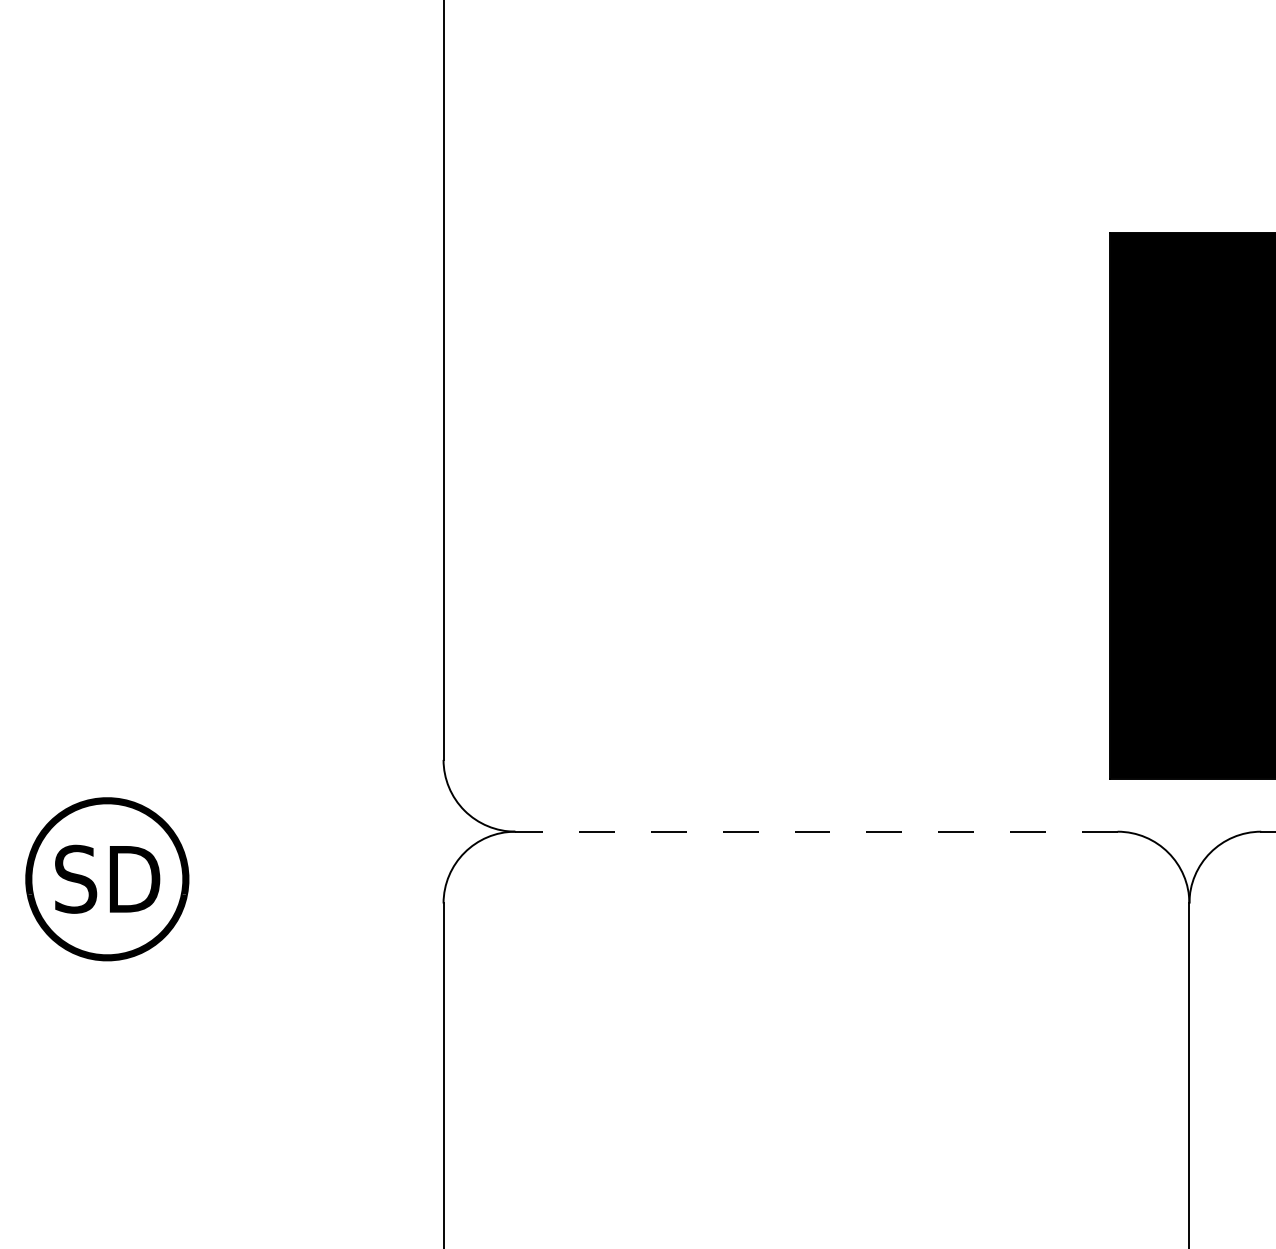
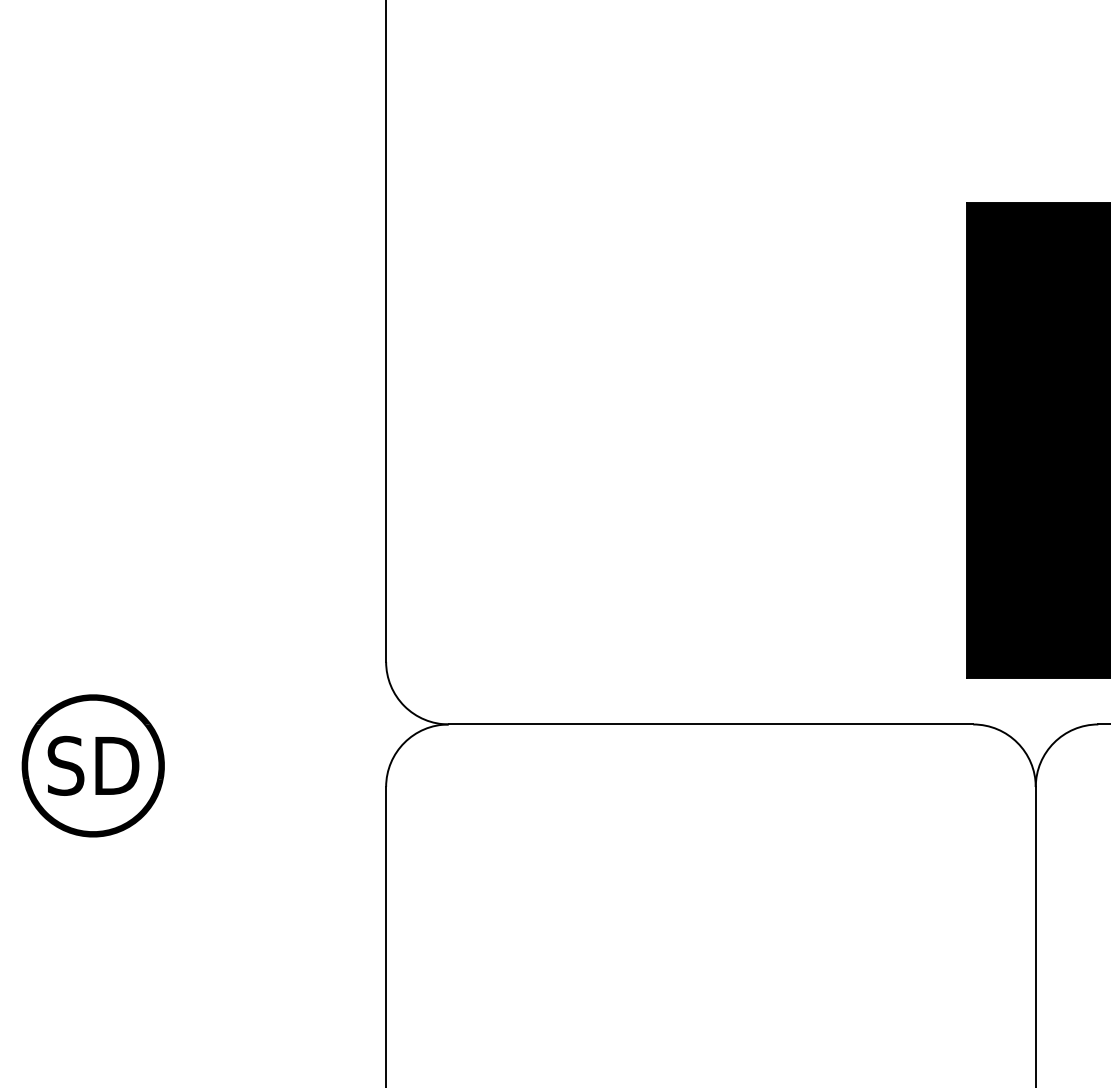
line: (815, 831) -> (710, 724), dashed -> solid

